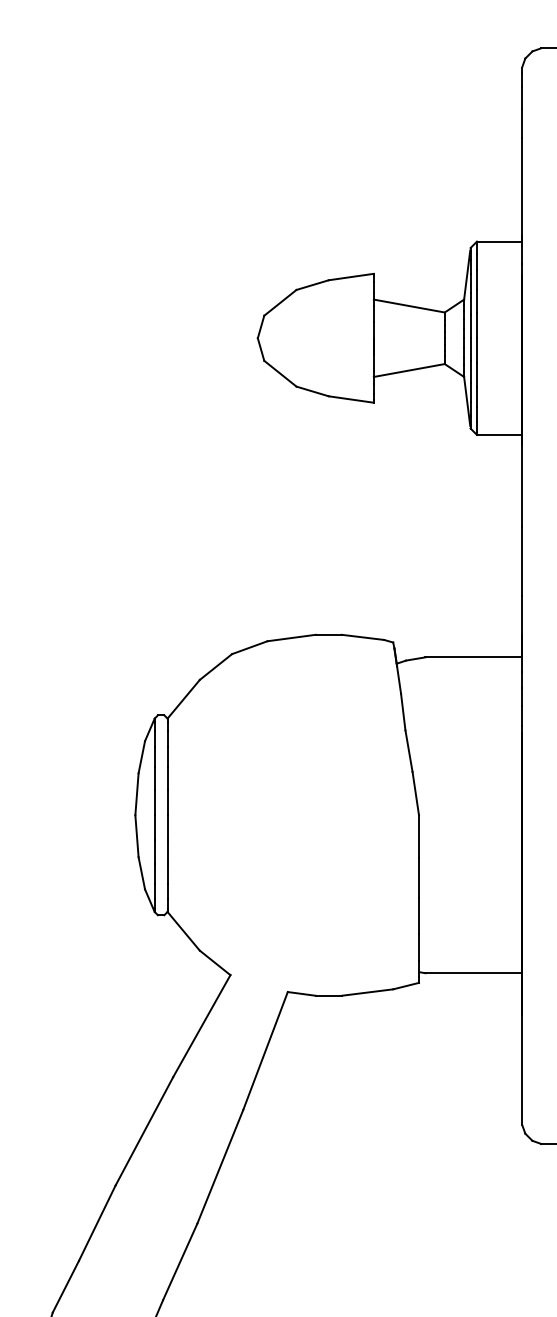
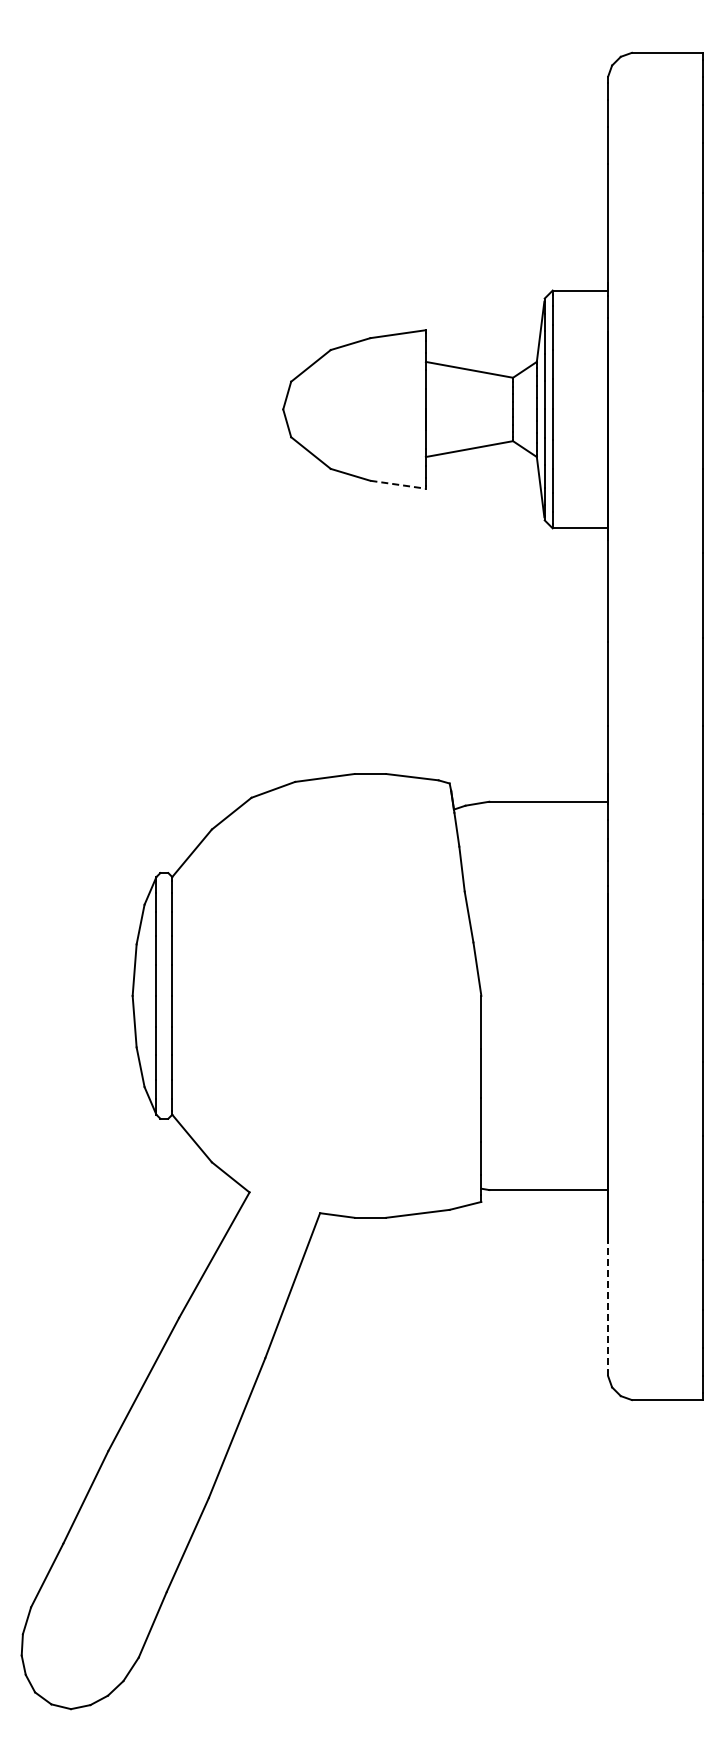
line: (351, 399) -> (398, 484), solid -> dashed
line: (522, 1069) -> (608, 1308), solid -> dashed

